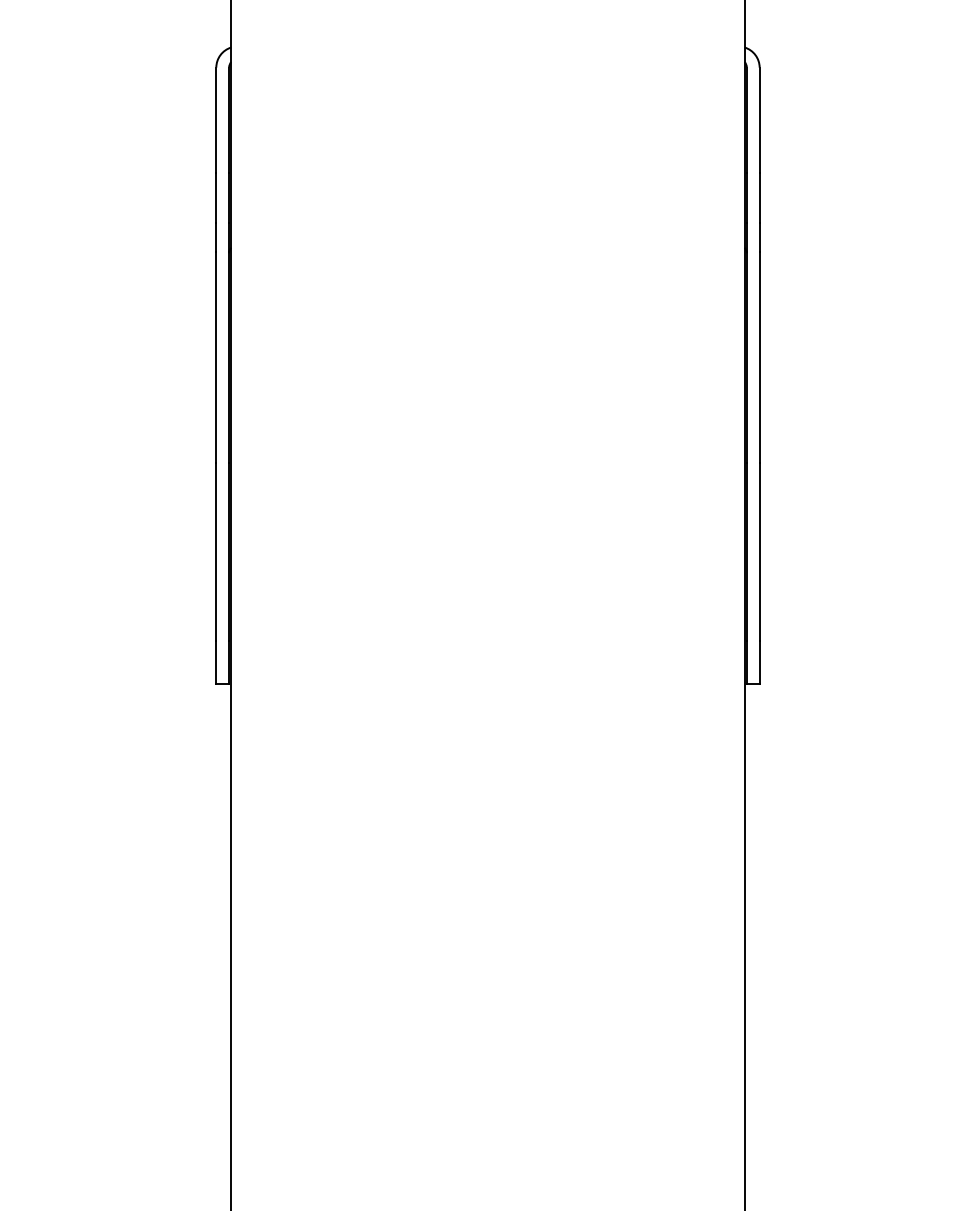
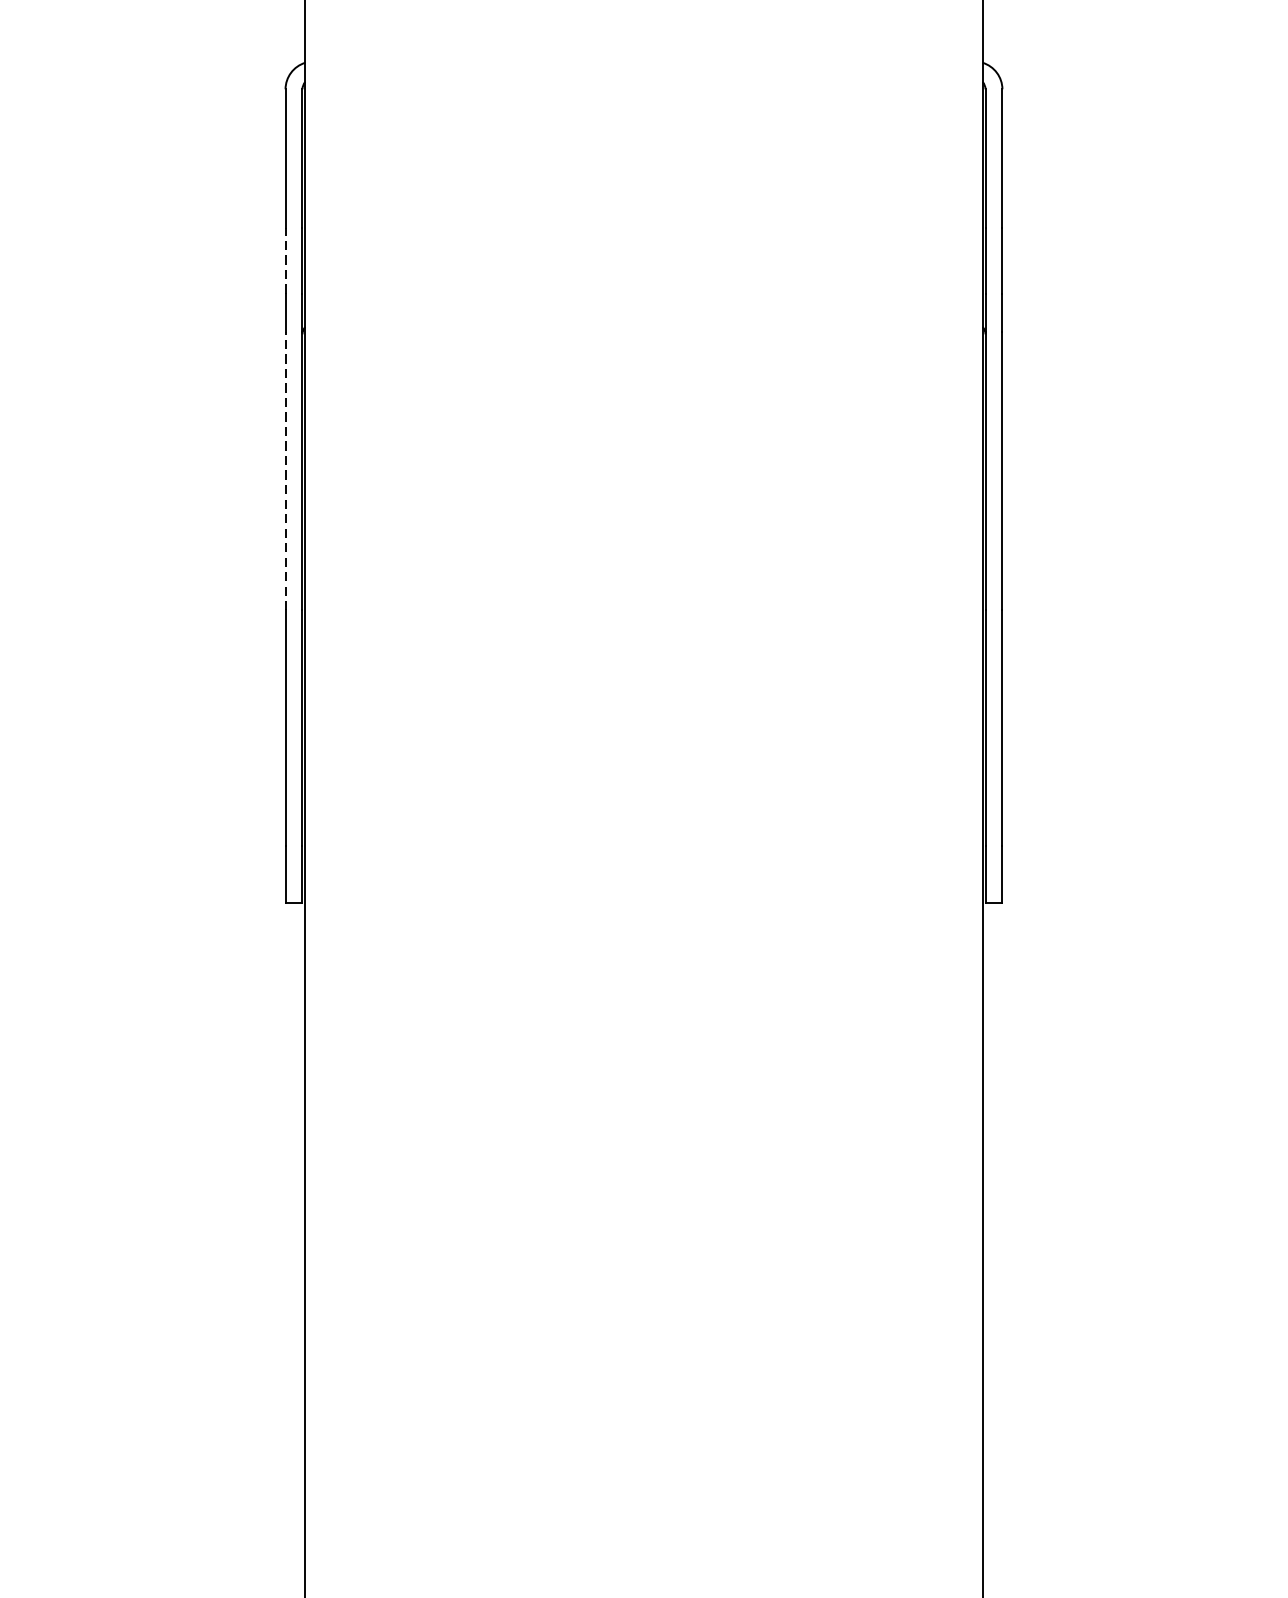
line: (216, 197) -> (285, 260), solid -> dashed
line: (216, 356) -> (285, 470), solid -> dashed

